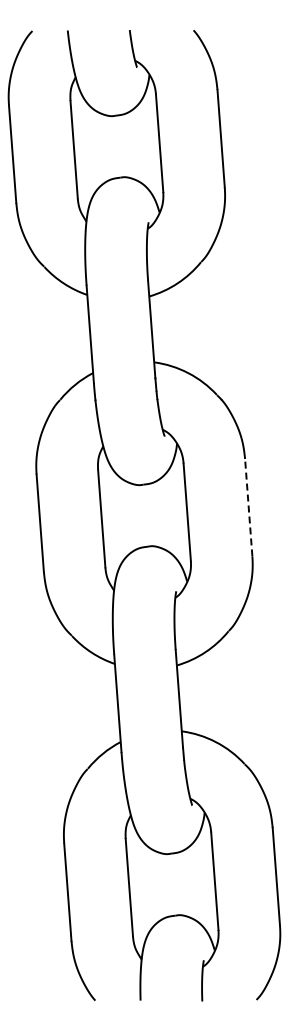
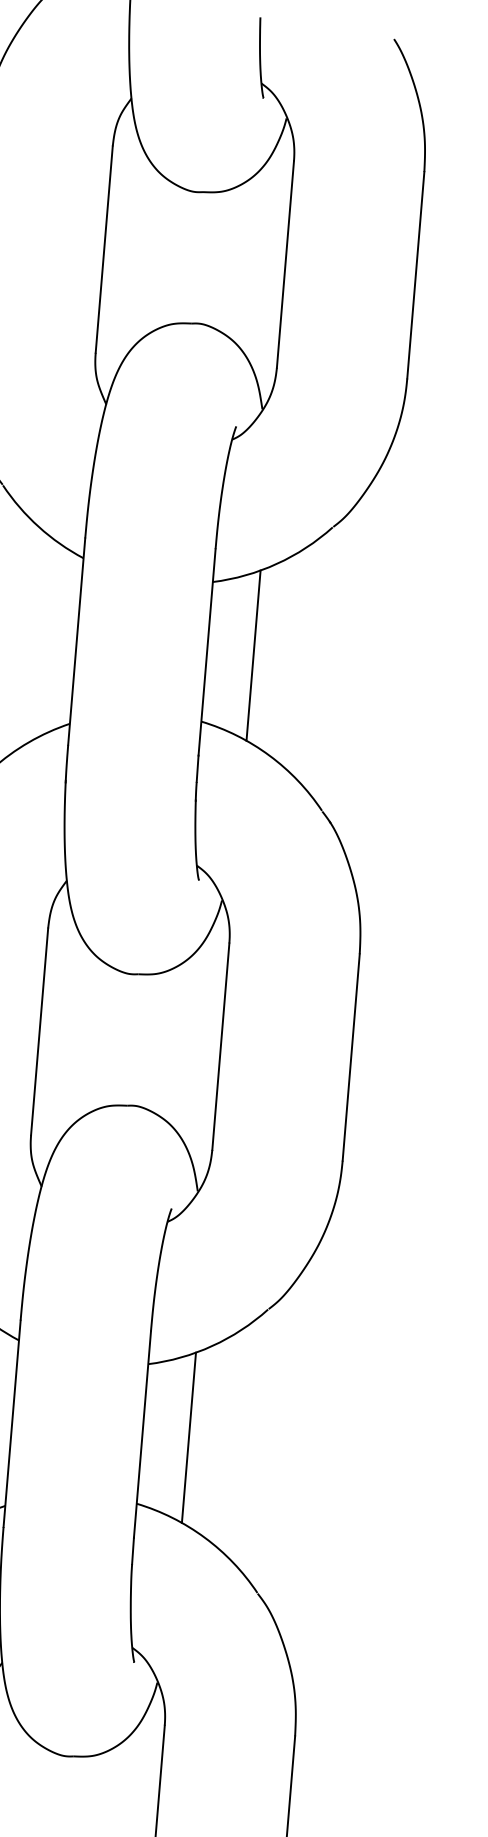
line: (173, 327) -> (253, 654), added
line: (248, 507) -> (350, 1056), dashed -> solid
line: (201, 696) -> (189, 1437), added

